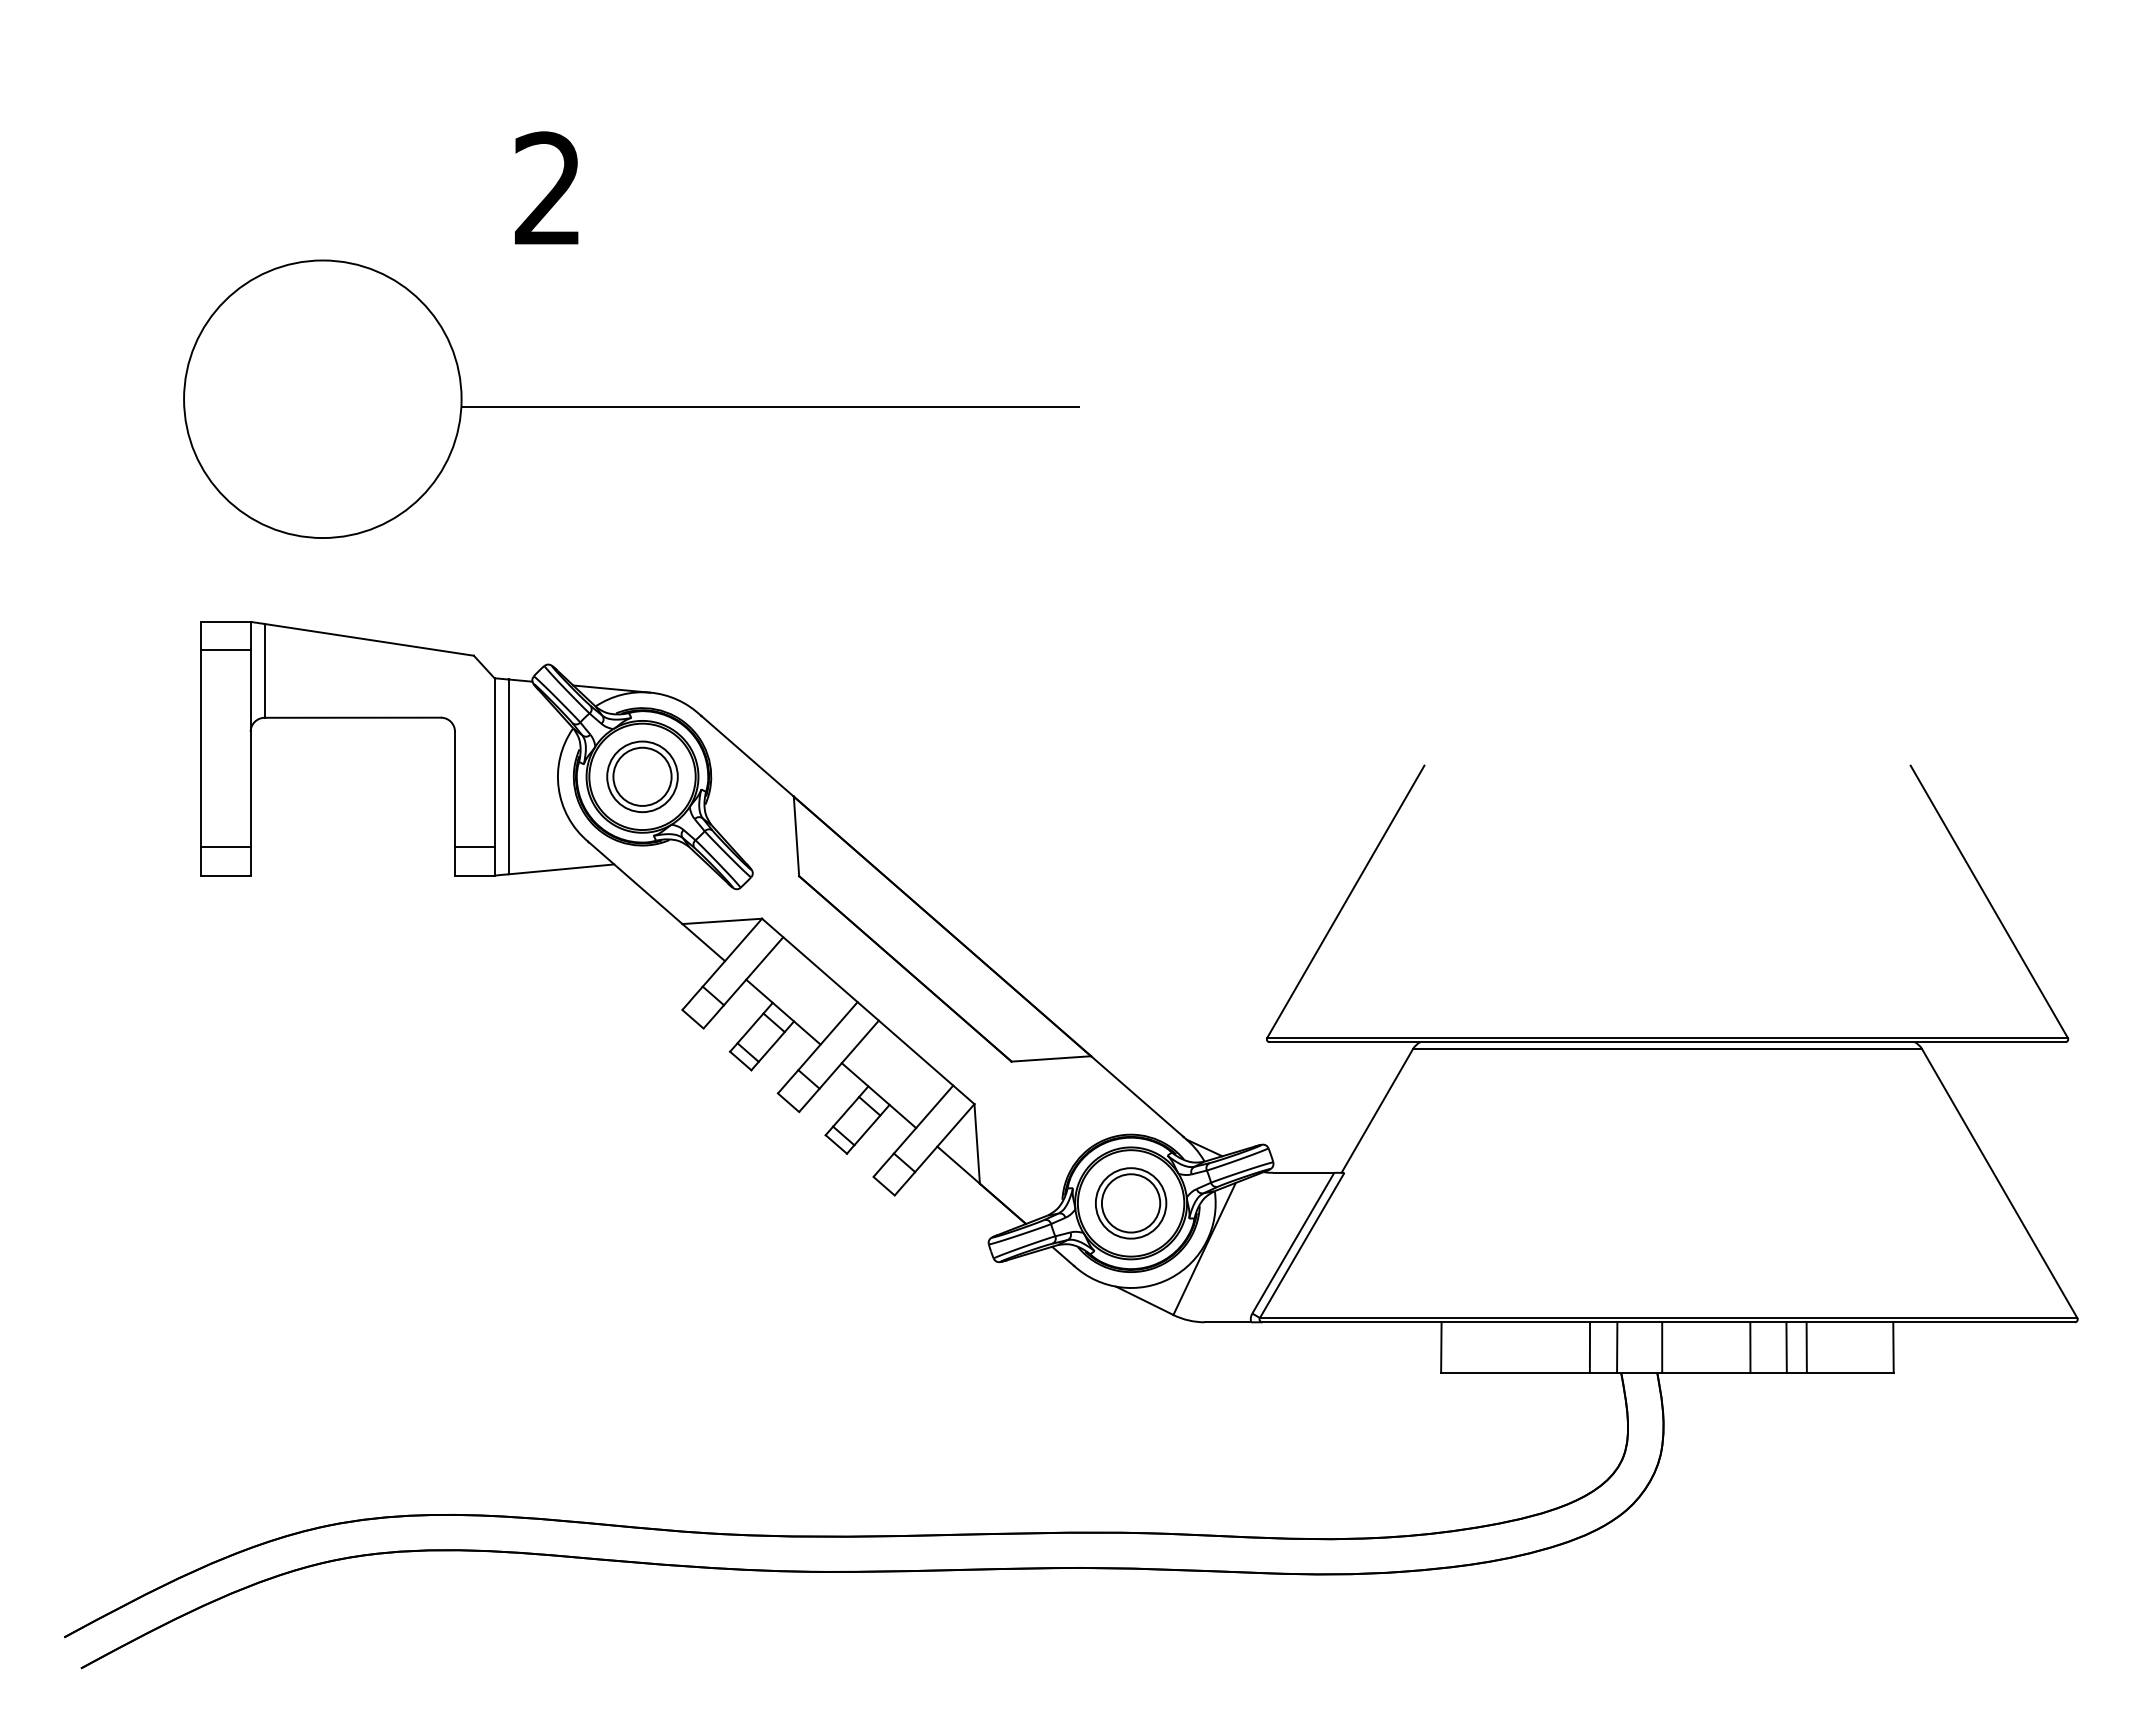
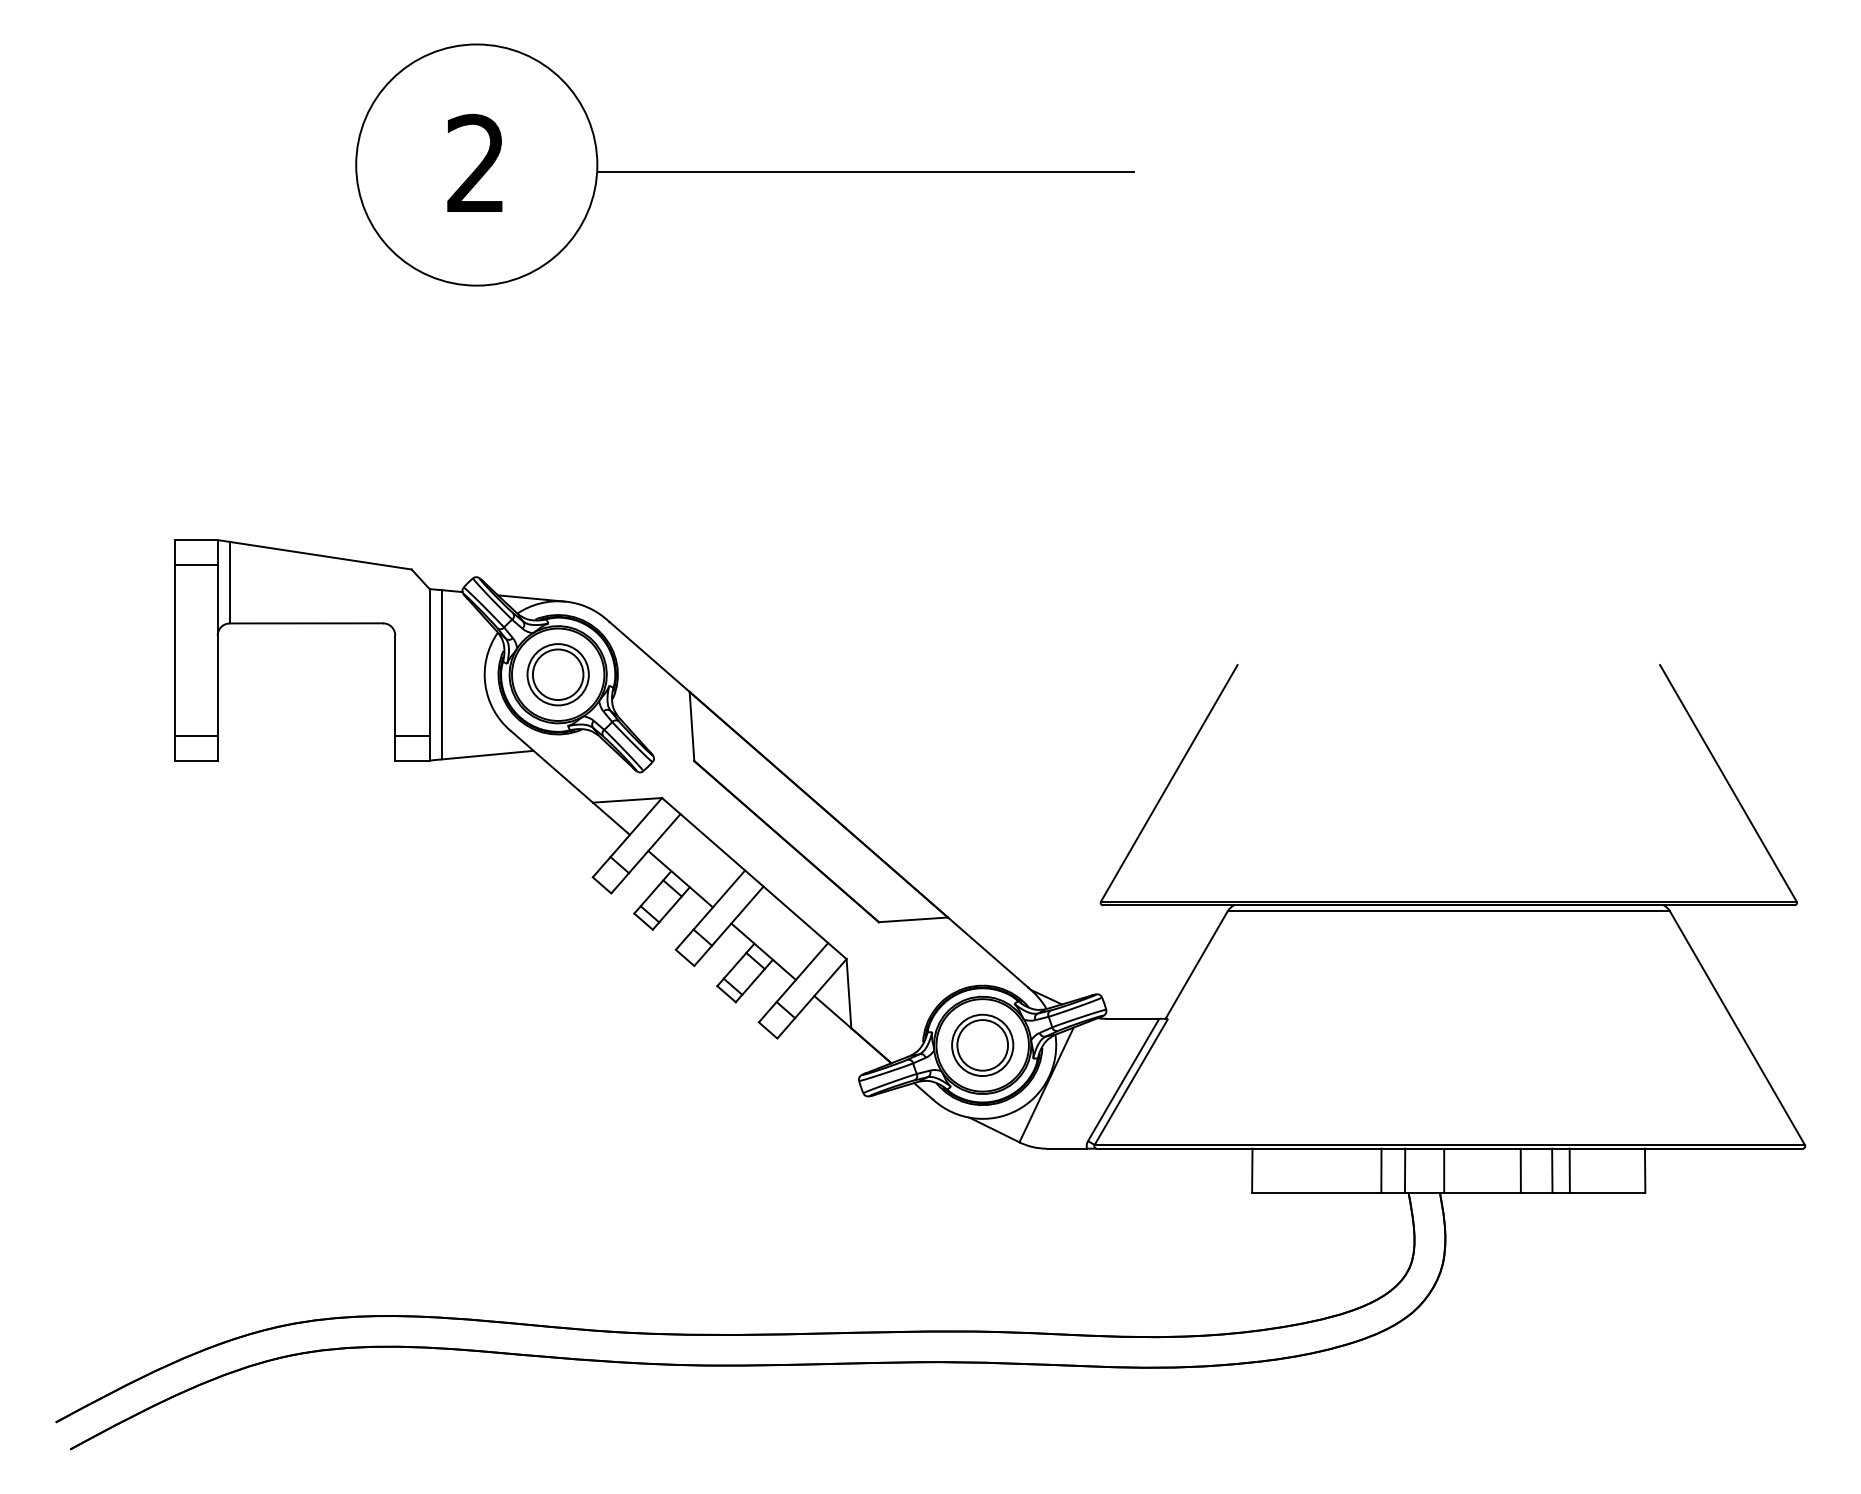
part: (631, 406) -> (744, 171), moved

